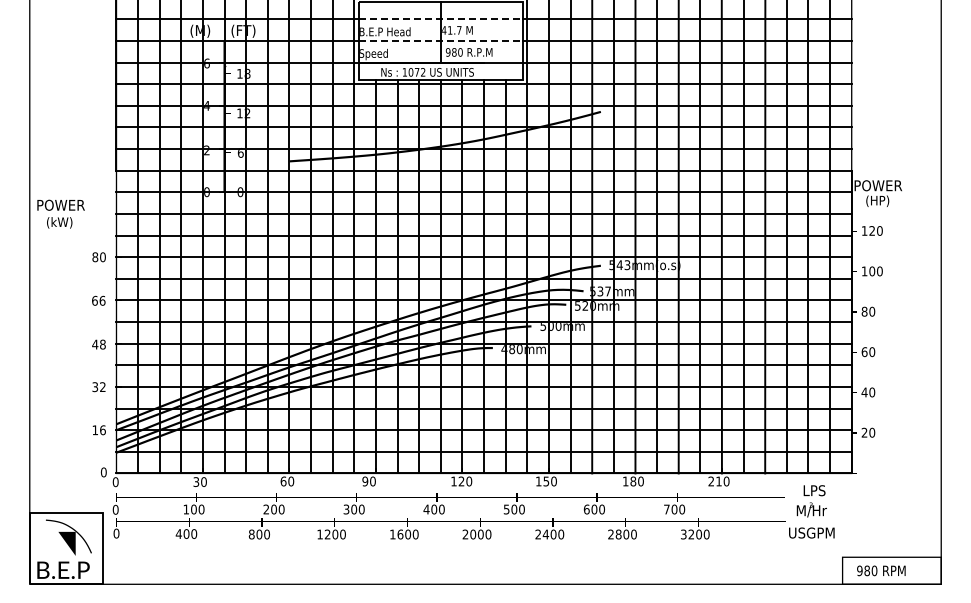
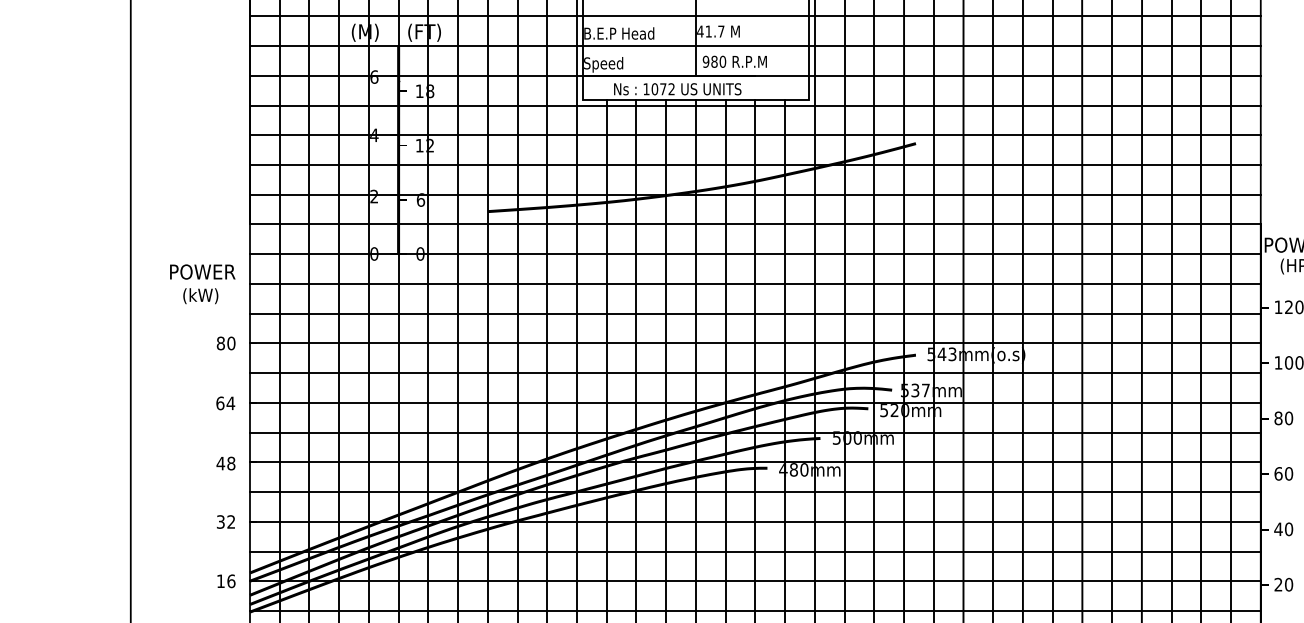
line: (441, 19) -> (696, 16), dashed -> solid
line: (441, 40) -> (696, 45), dashed -> solid
text: (60, 213) -> (201, 283), moved
text: (102, 300) -> (230, 402), 66 -> 64

